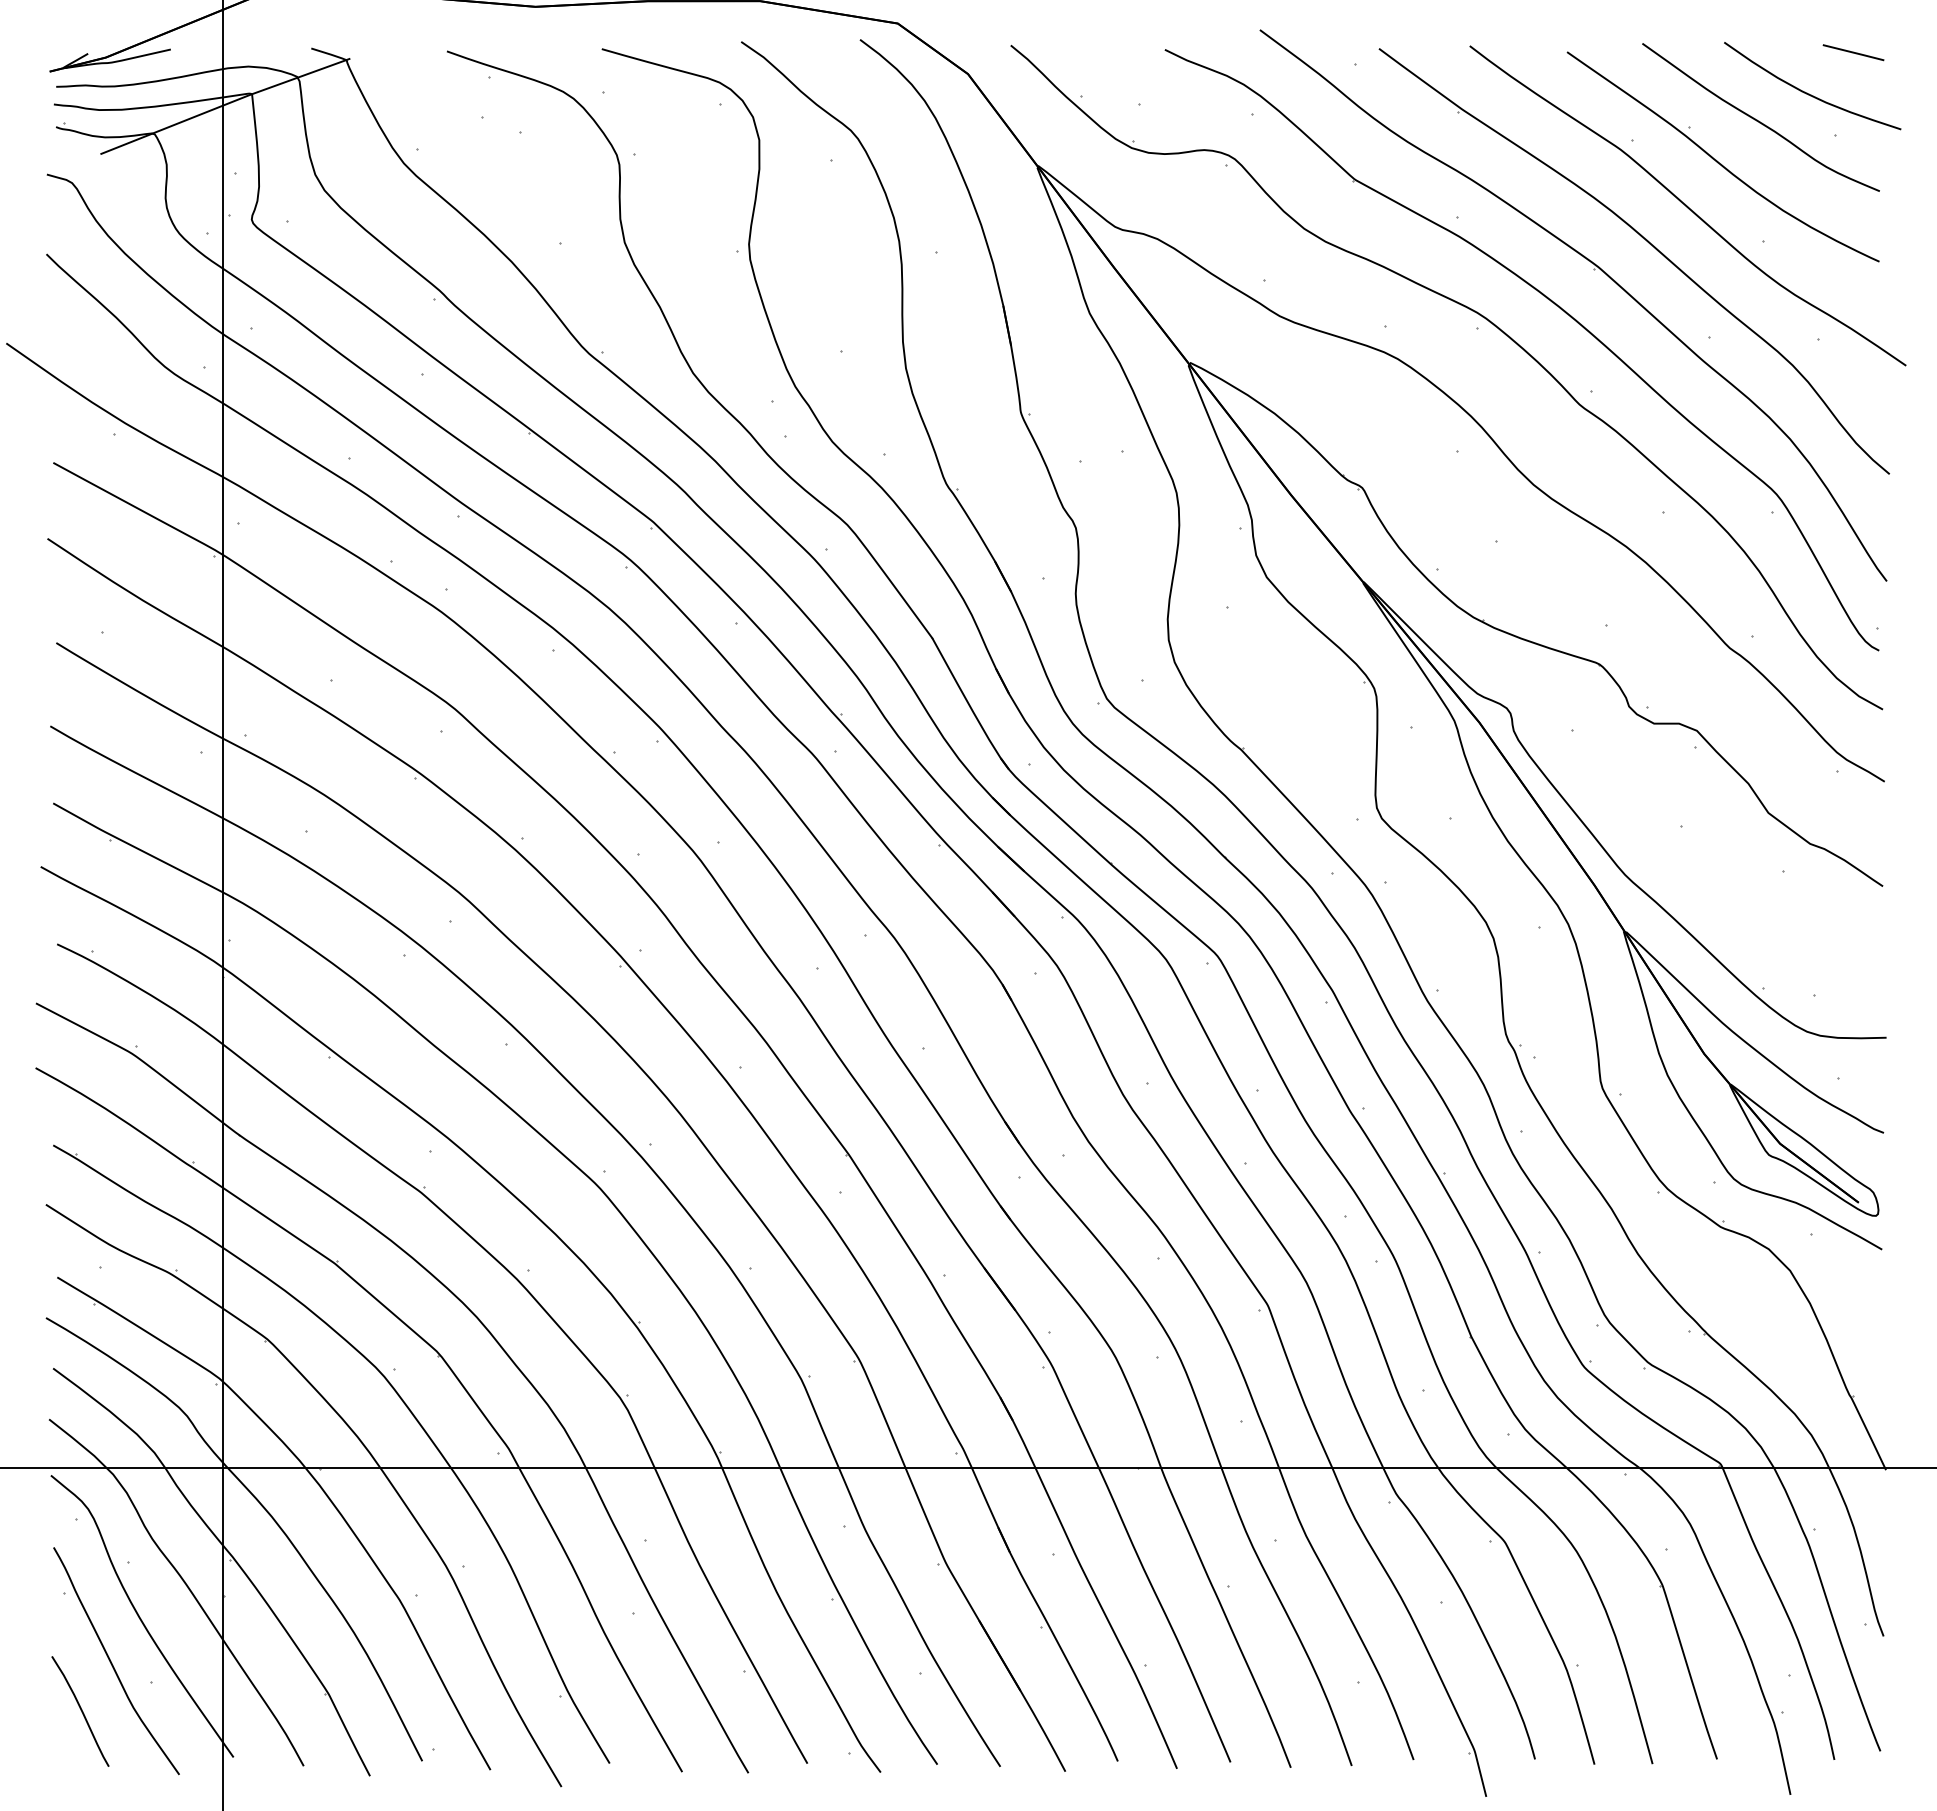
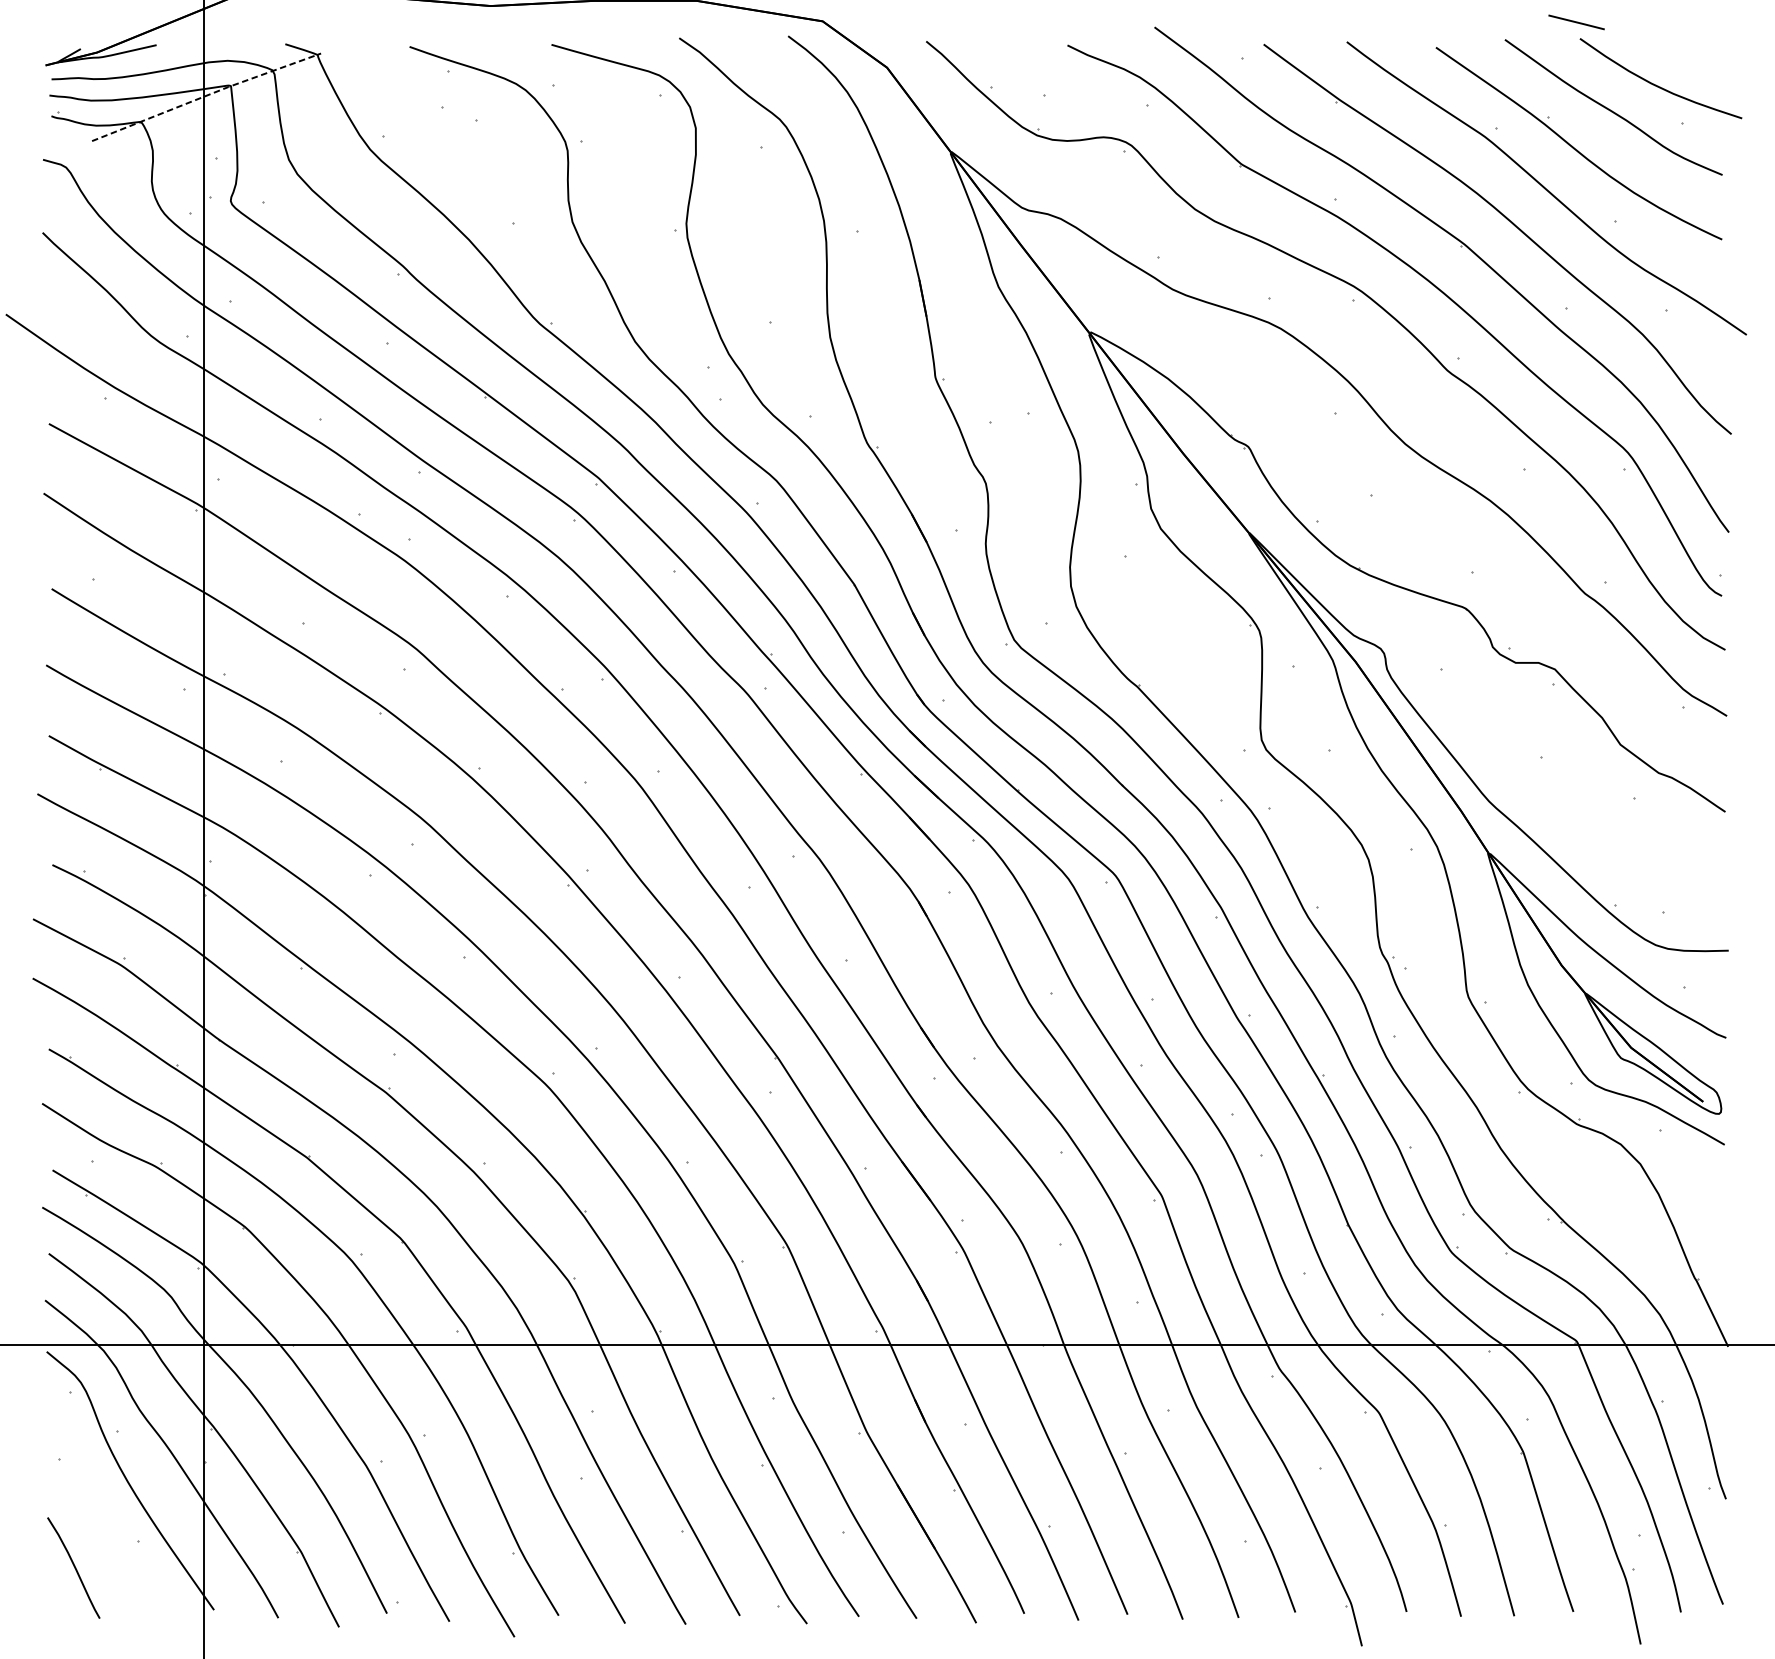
line: (1853, 52) -> (1576, 22), moved
line: (225, 104) -> (206, 95), solid -> dashed
curve: (112, 1663) -> (103, 1524), removed

